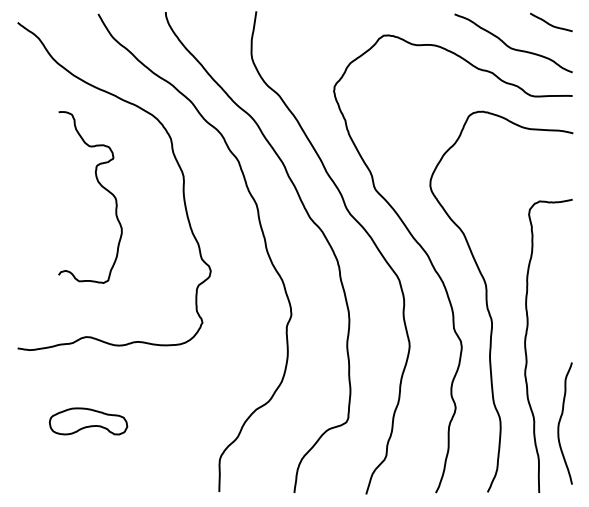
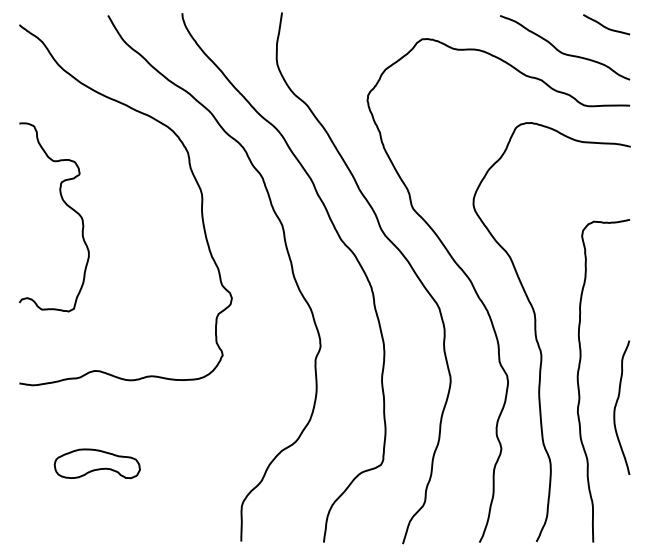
curve: (101, 186) -> (66, 205), moved
curve: (560, 422) -> (616, 406), moved

